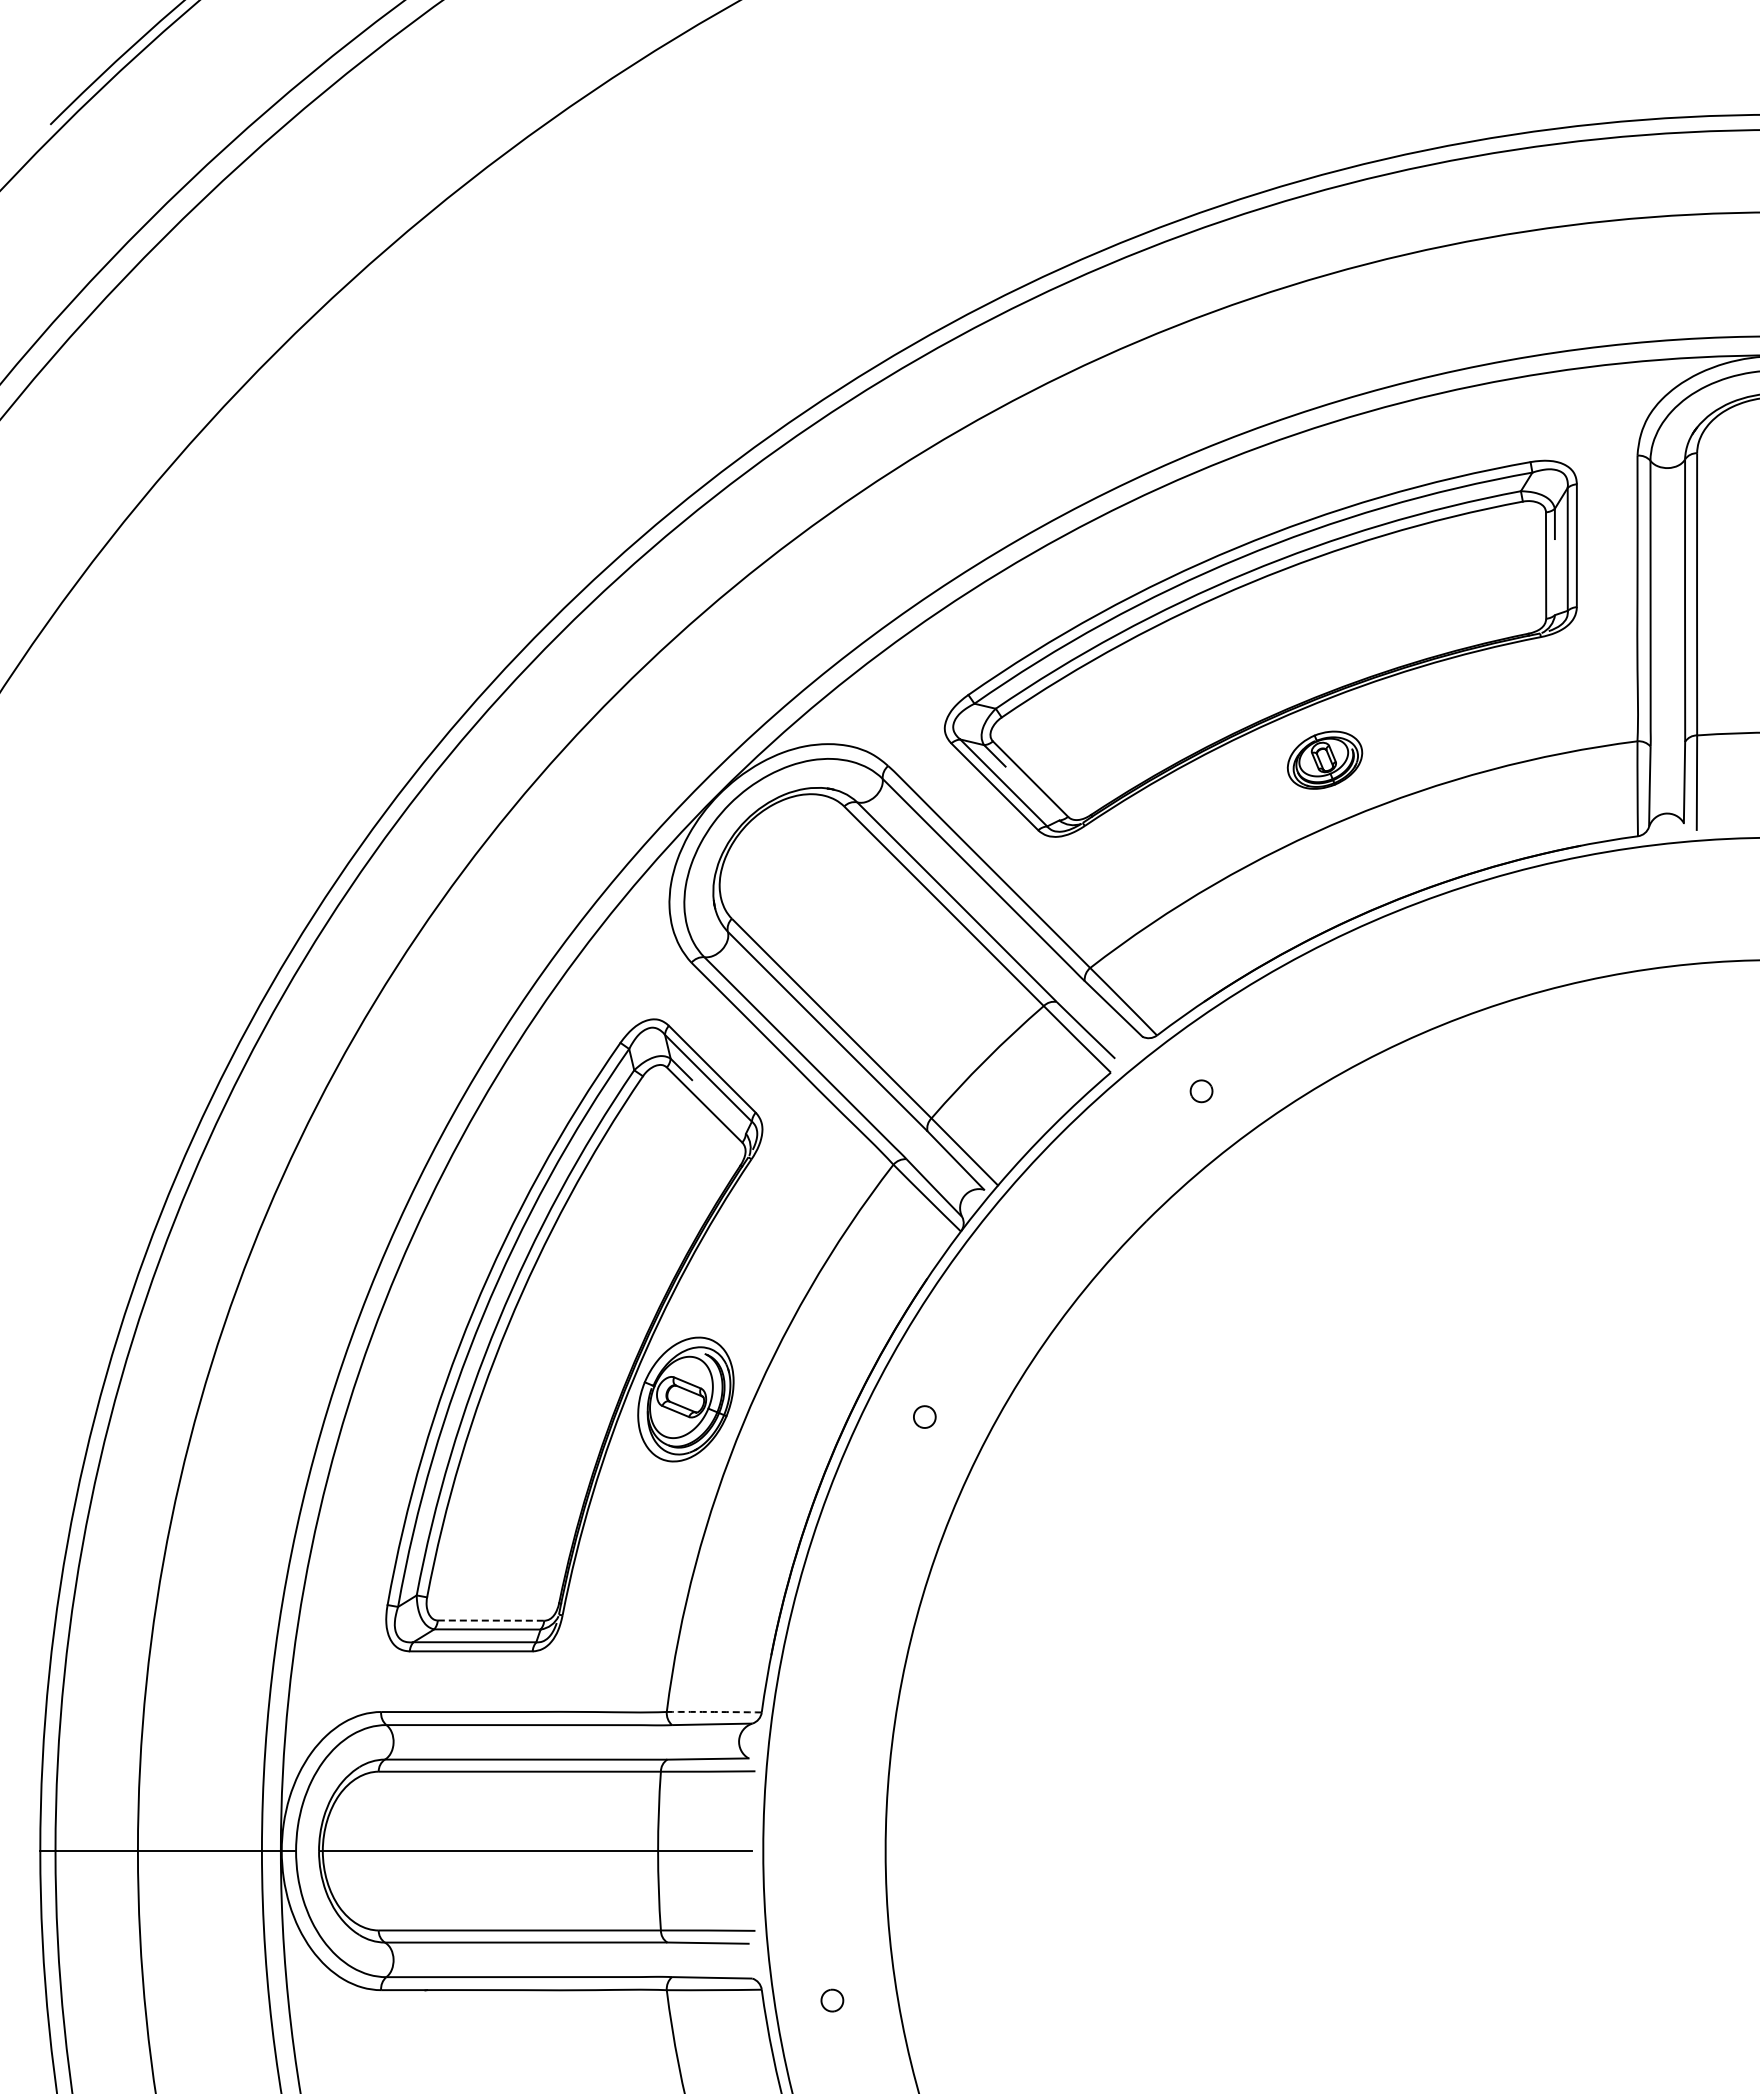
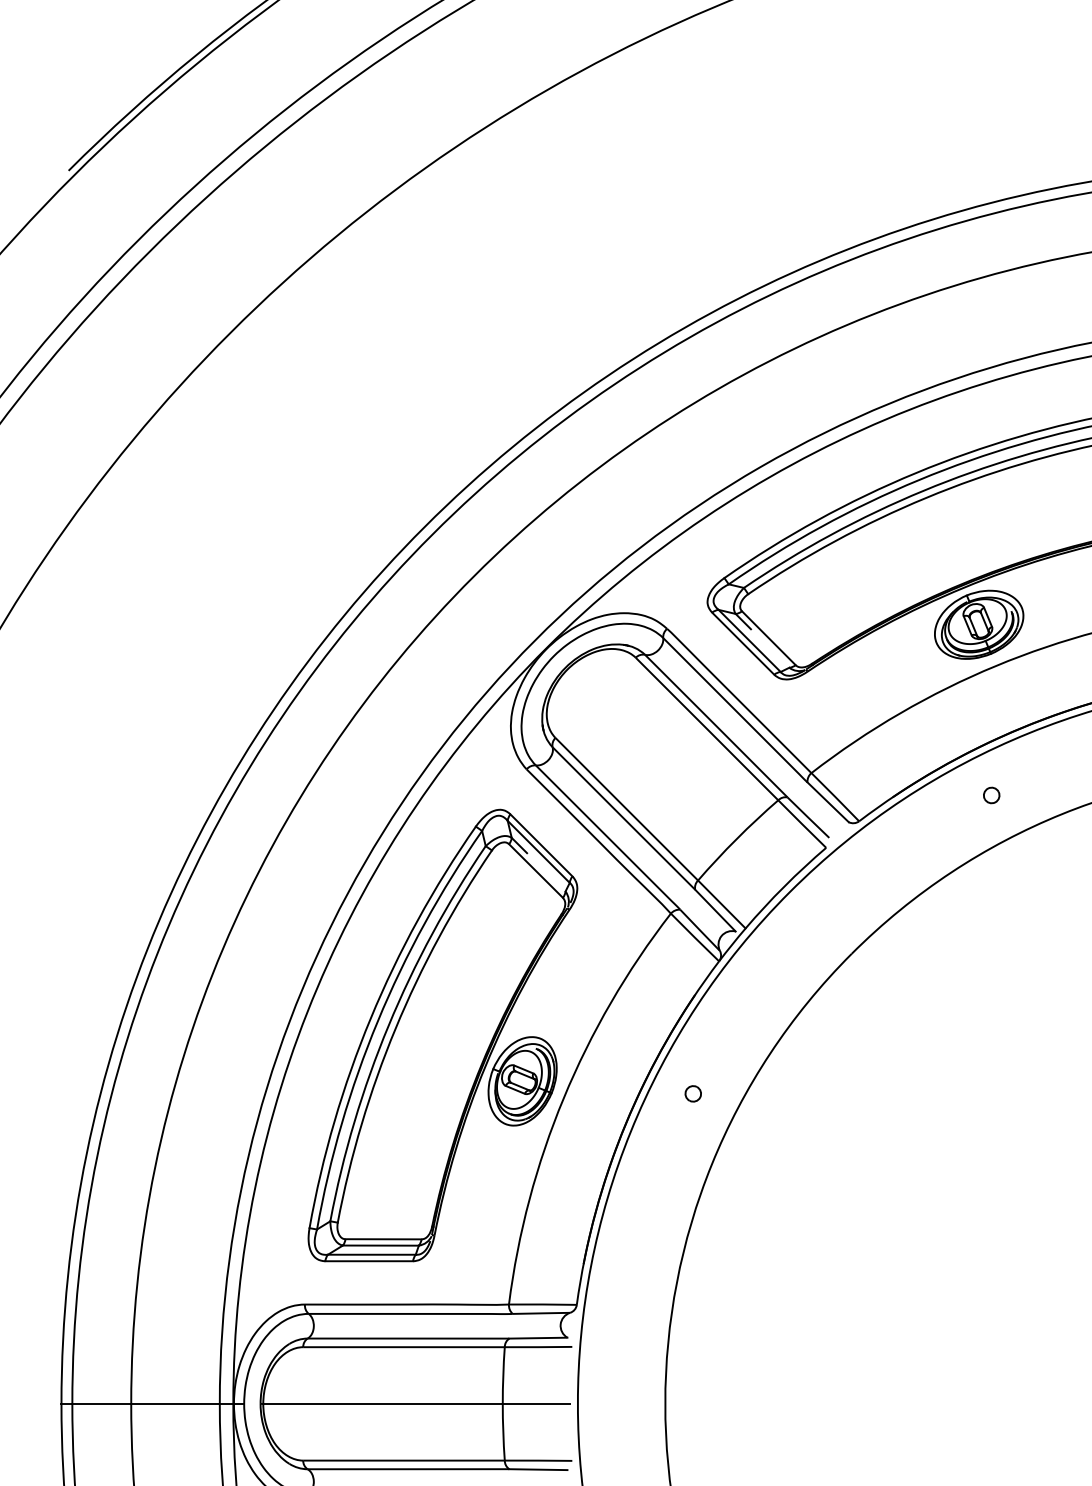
part: (1324, 759) -> (978, 624), size x1.67
part: (1201, 1091) -> (991, 795), moved
line: (491, 1620) -> (383, 1239), dashed -> solid
arc: (714, 1711) -> (543, 1304), dashed -> solid

